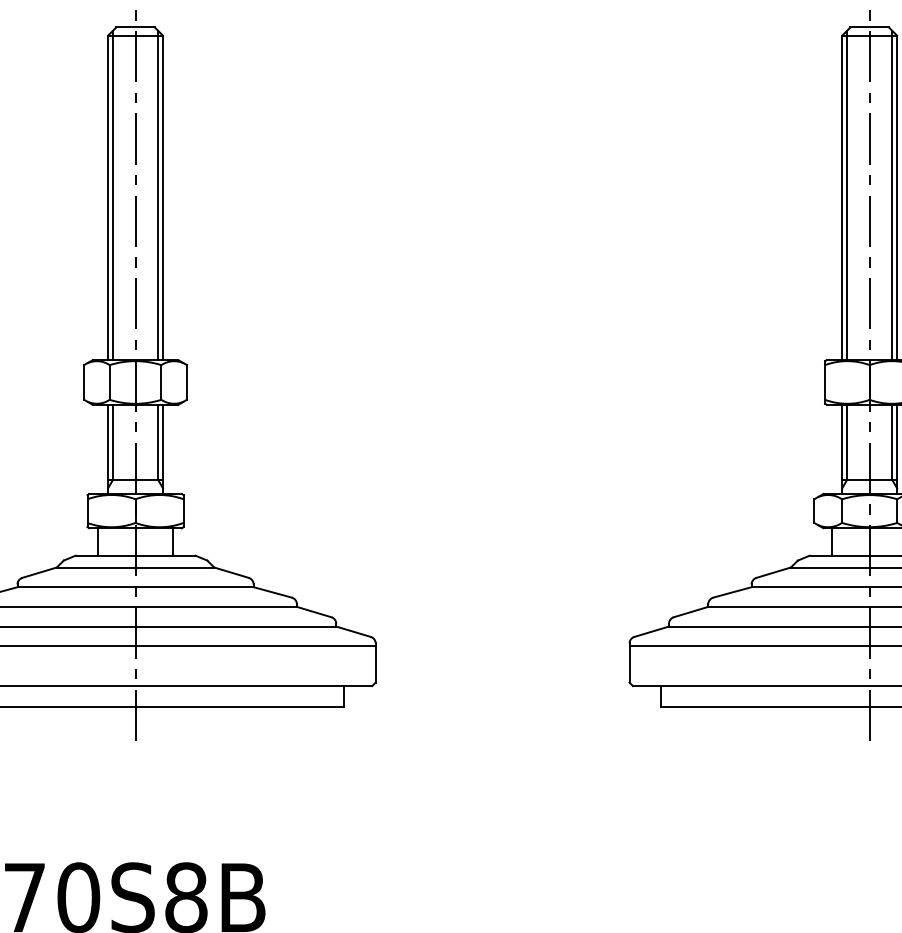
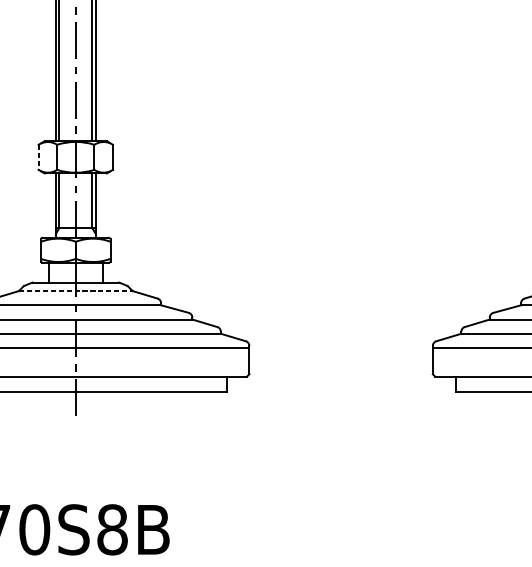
line: (84, 382) -> (38, 157), solid -> dashed
line: (135, 567) -> (75, 291), solid -> dashed

